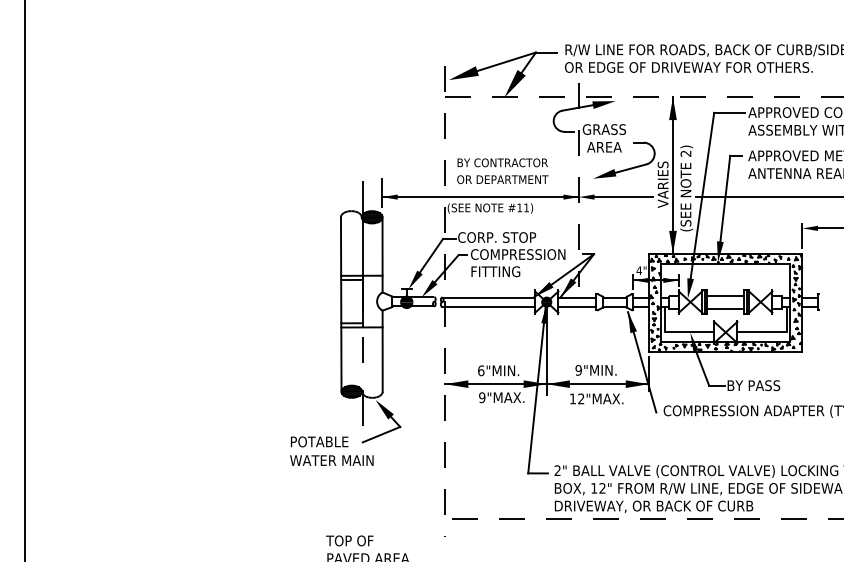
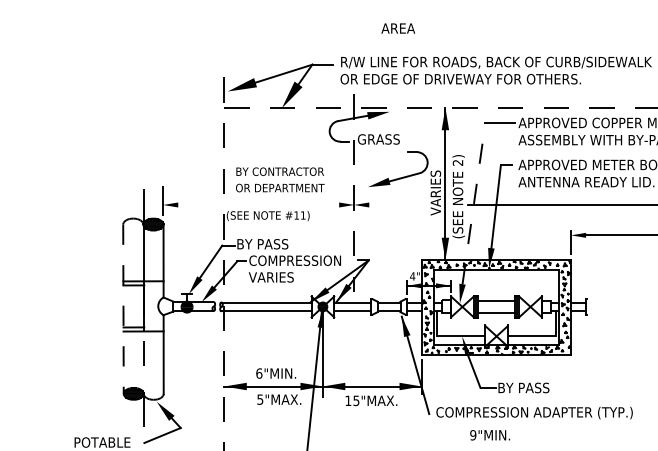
text: (604, 147) -> (398, 28), moved
line: (702, 195) -> (474, 203), solid -> dashed
line: (480, 197) -> (258, 205), removed
line: (623, 197) -> (397, 205), removed
text: (497, 237) -> (275, 244), CORP. STOP -> BY PASS
text: (495, 271) -> (273, 277), FITTING -> VARIES
line: (341, 305) -> (123, 310), solid -> dashed
text: (595, 370) -> (489, 435), moved
text: (482, 397) -> (260, 399), 9"MAX. -> 5"MAX.
text: (581, 398) -> (356, 400), 12"MAX. -> 15"MAX.

